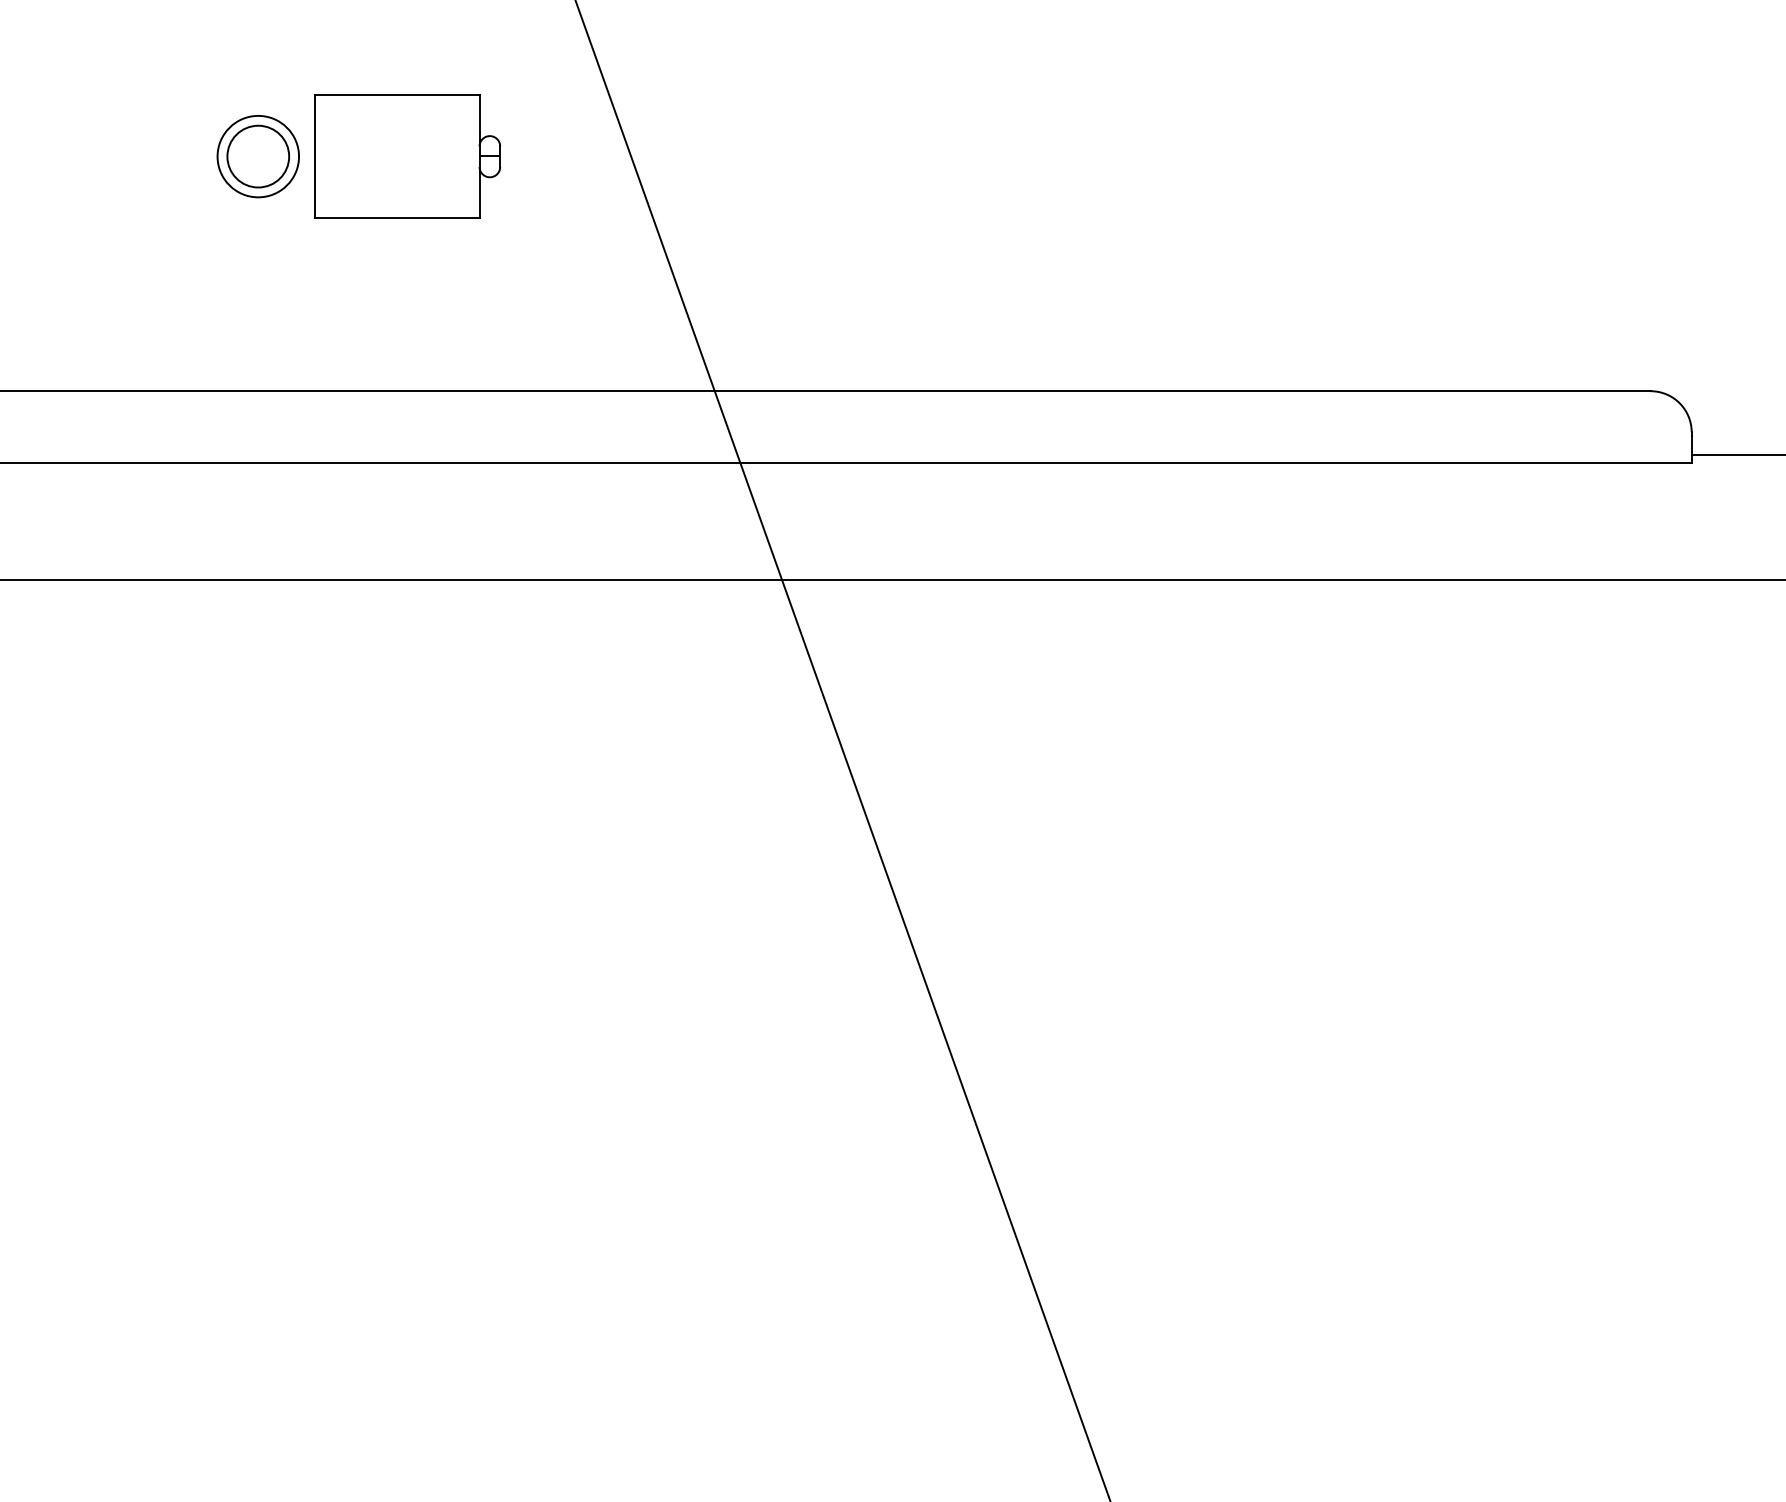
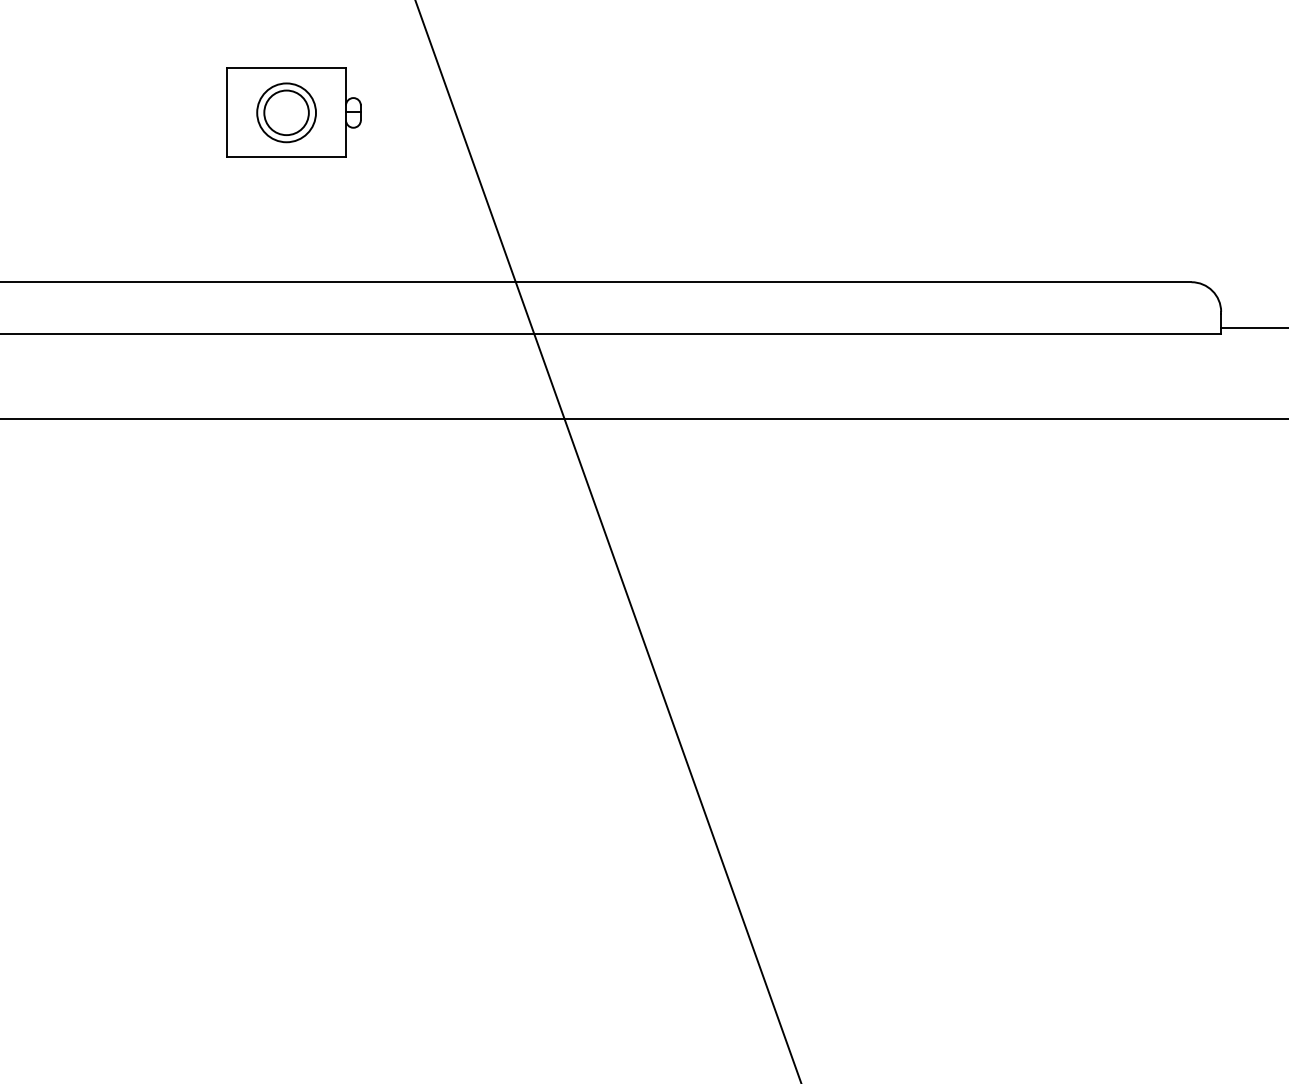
part: (257, 156) -> (286, 112), moved

